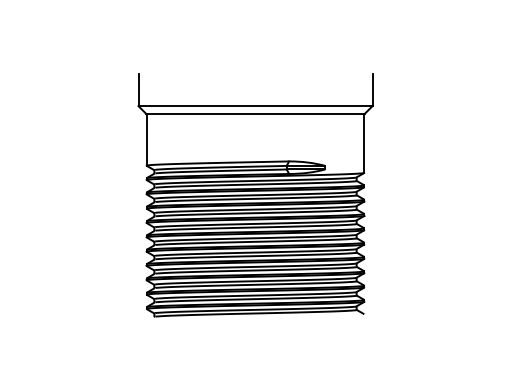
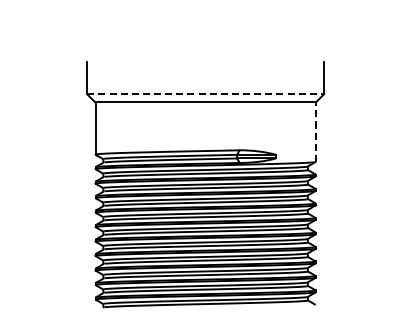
line: (255, 106) -> (205, 94), solid -> dashed
line: (364, 143) -> (315, 132), solid -> dashed

